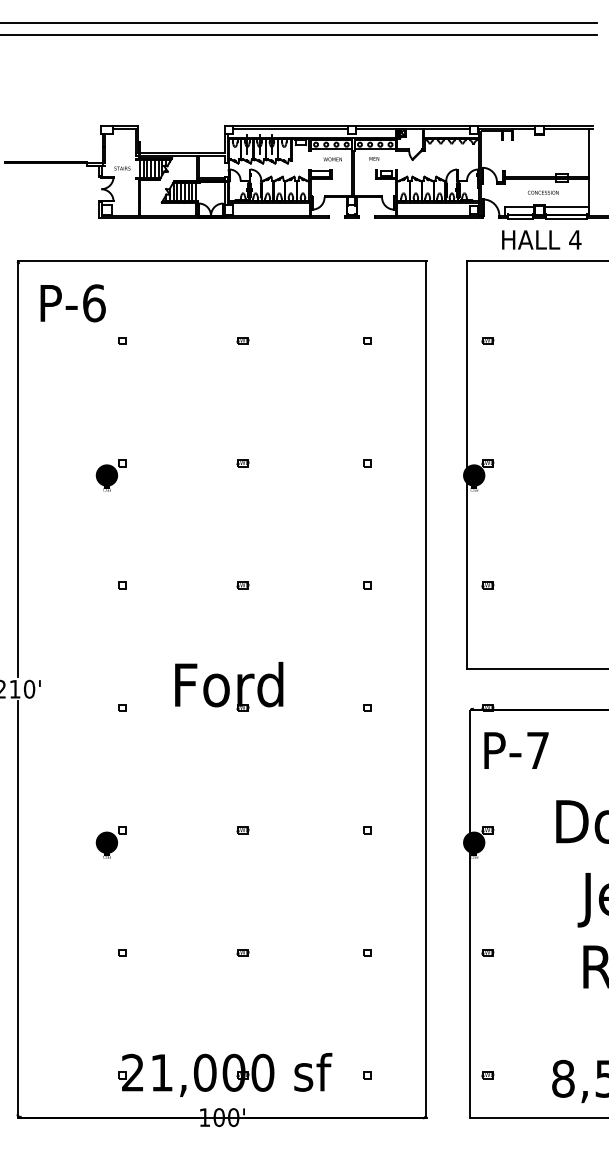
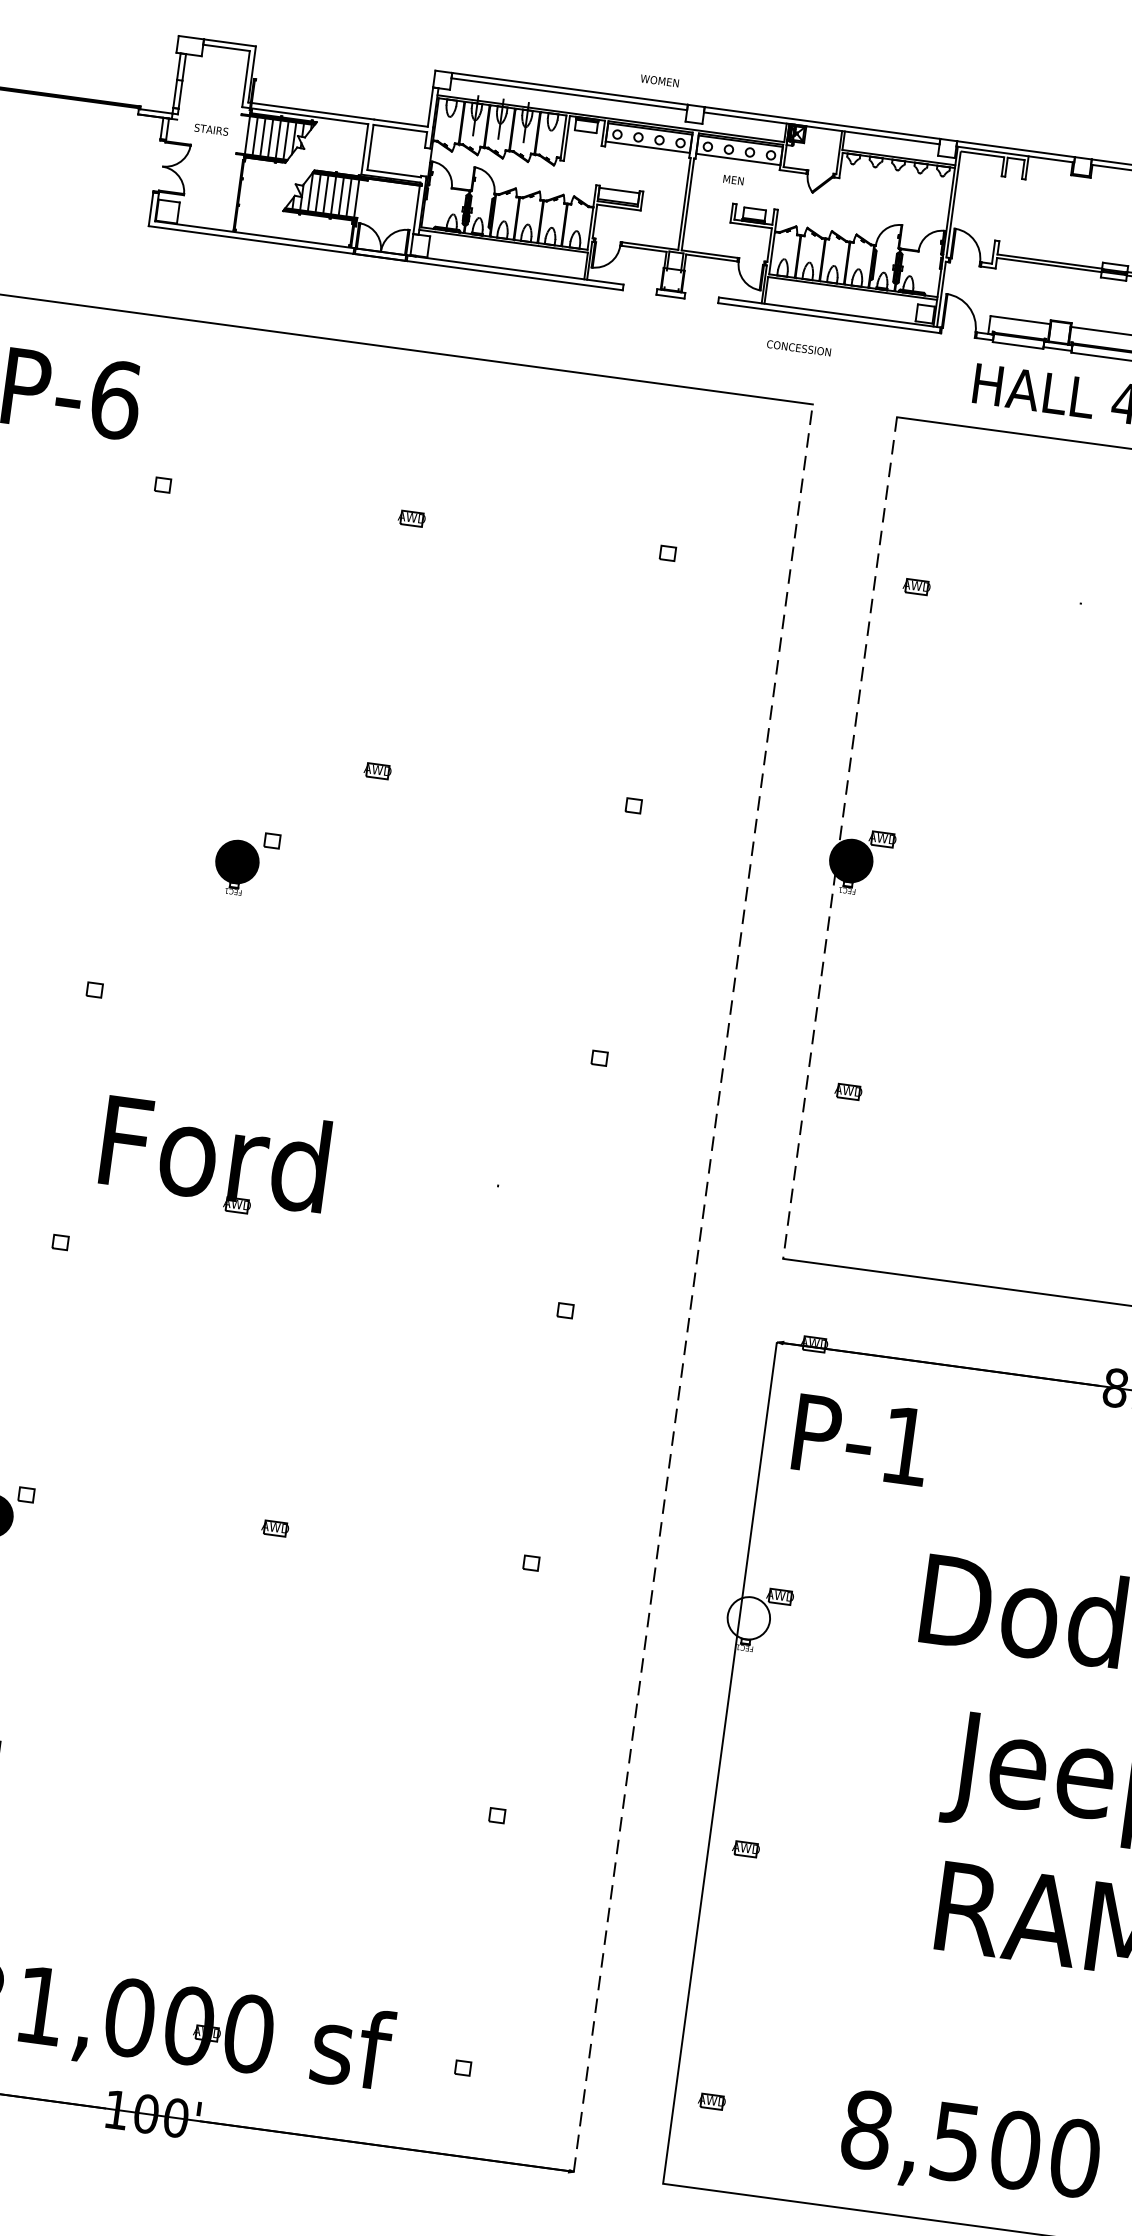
text: (332, 159) -> (659, 81), moved
text: (543, 192) -> (799, 347), moved
line: (467, 465) -> (840, 838), solid -> dashed
part: (110, 475) -> (244, 862), moved
part: (242, 585) -> (342, 1023), removed
part: (229, 686) -> (215, 1157), moved
line: (426, 688) -> (693, 1286), solid -> dashed
text: (537, 750) -> (905, 1445), P-7 -> P-1
fill: (474, 842) -> (749, 1617), removed
part: (242, 952) -> (240, 1780), removed

